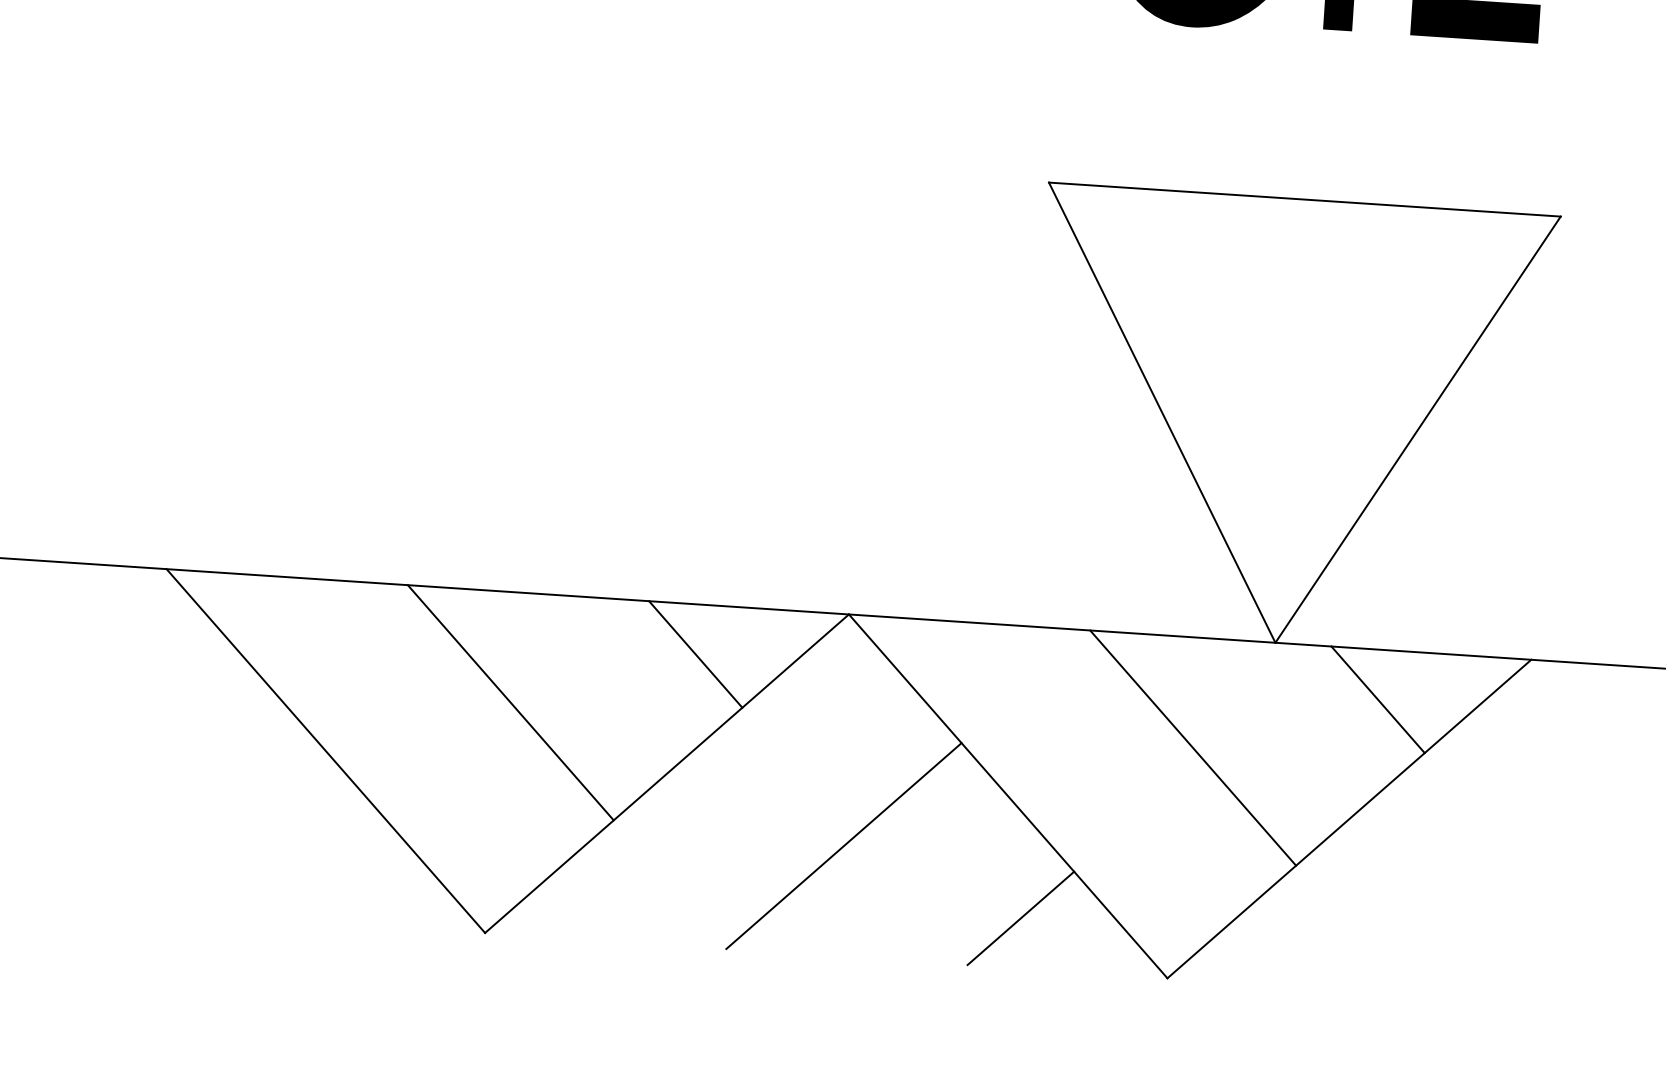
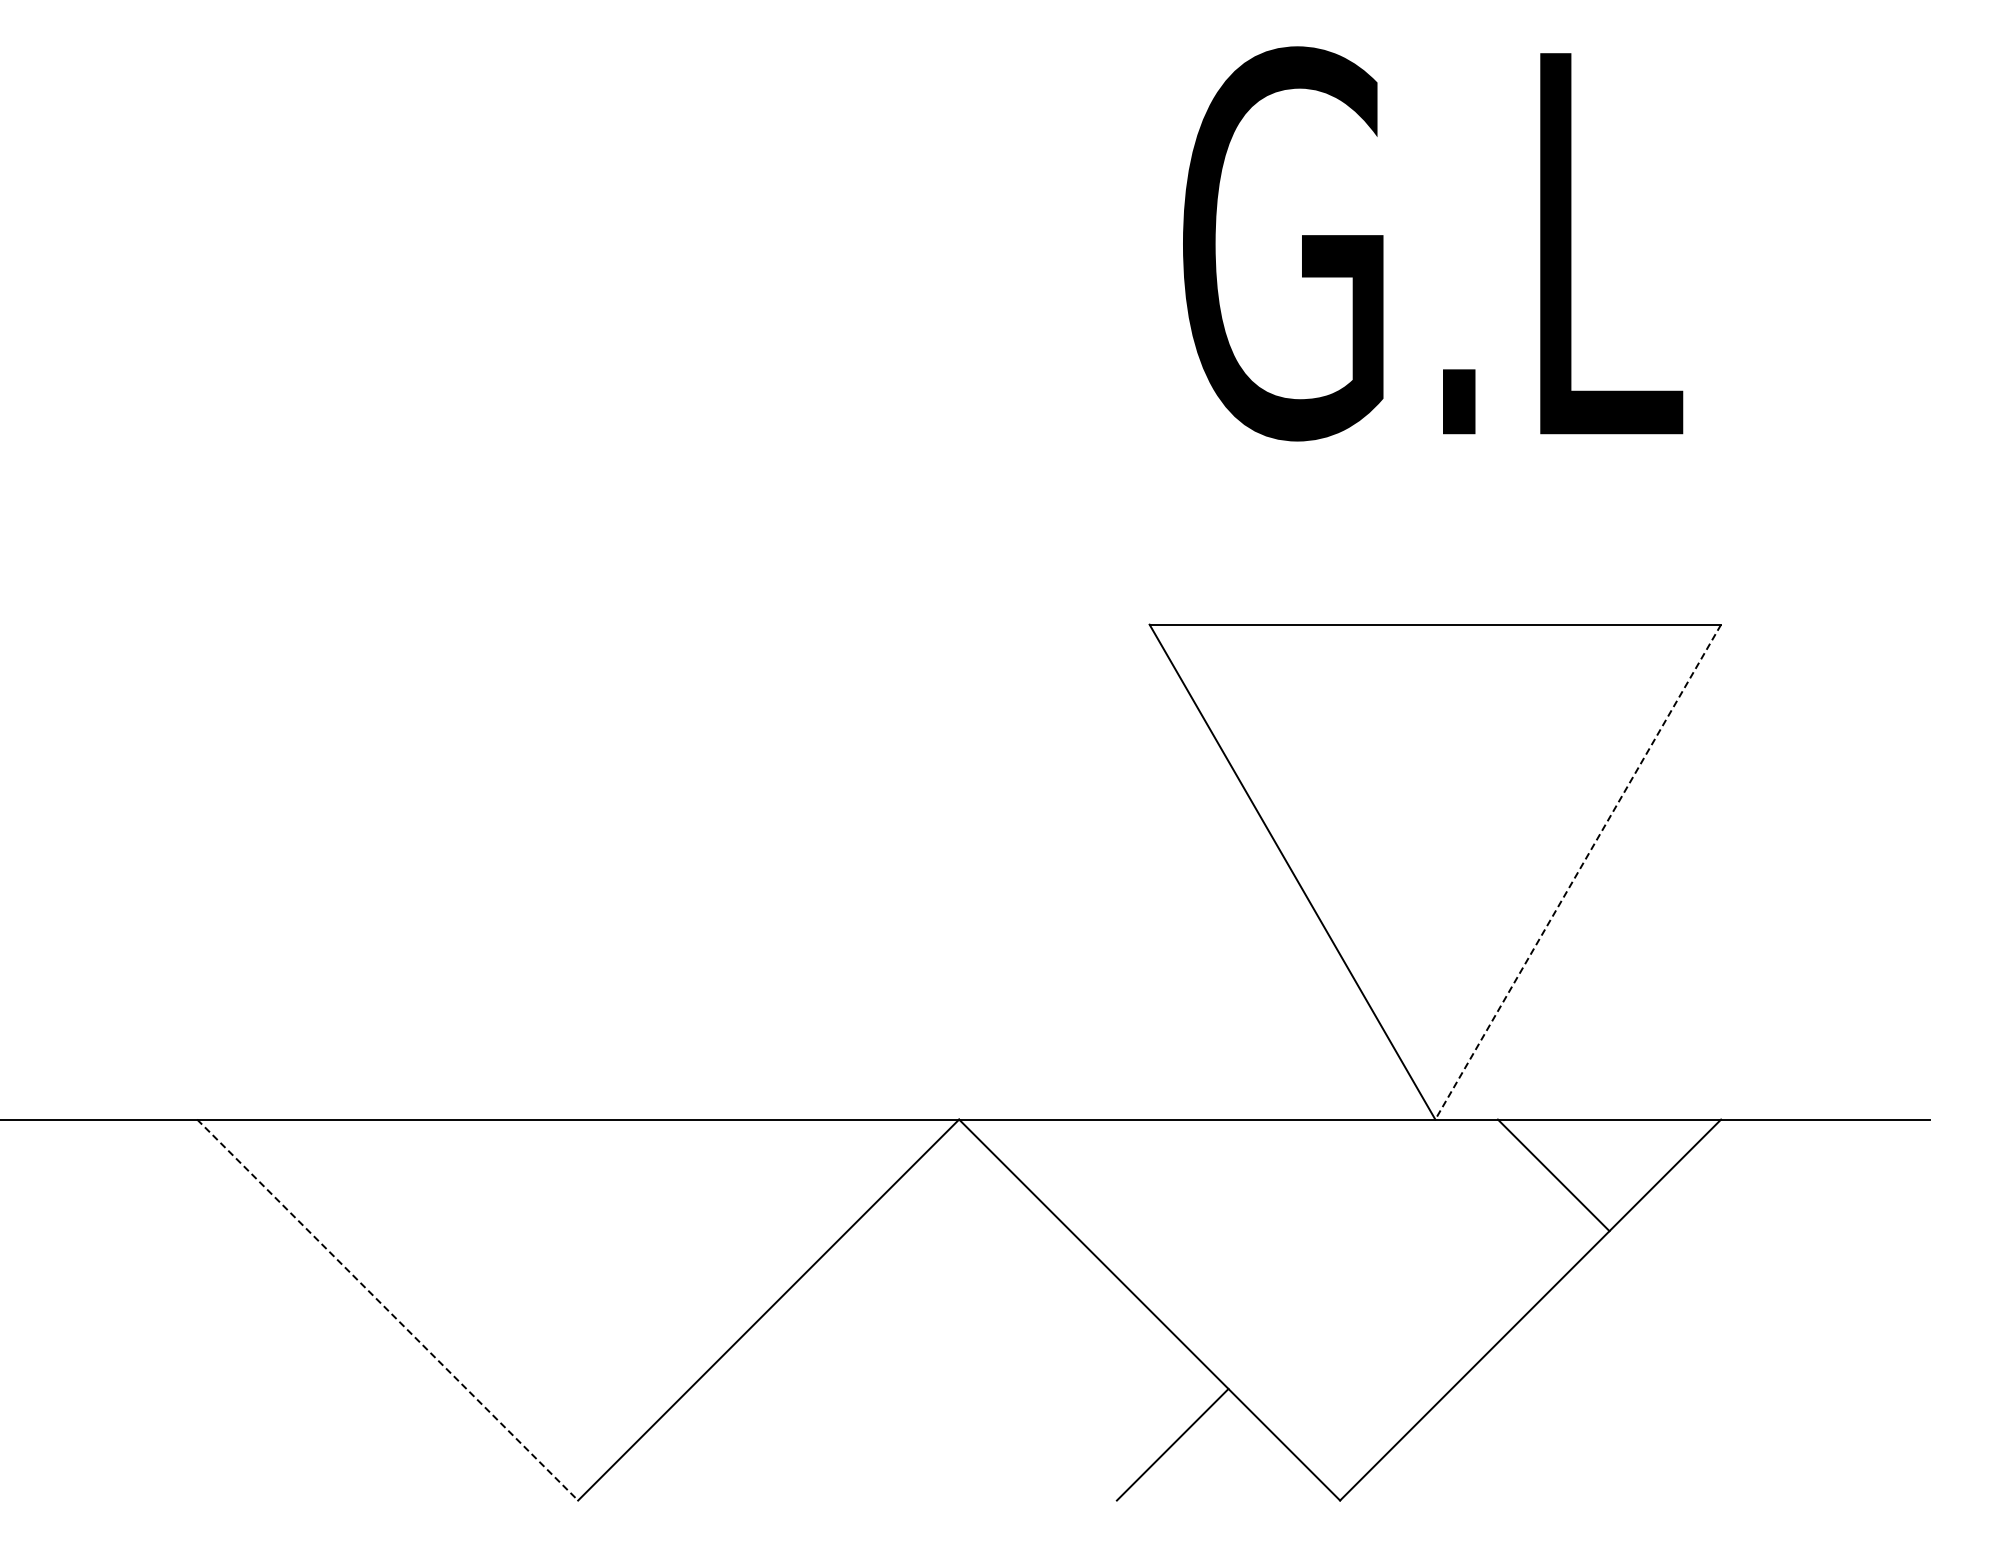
line: (1418, 430) -> (1578, 872), solid -> dashed
line: (695, 654) -> (791, 1175), removed
line: (510, 702) -> (589, 1242), removed
line: (1193, 747) -> (1351, 1242), removed
line: (326, 751) -> (388, 1310), solid -> dashed
line: (843, 846) -> (970, 1377), removed

